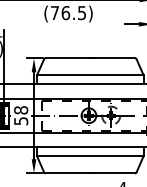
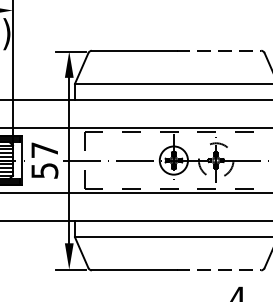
line: (113, 58) -> (220, 51), solid -> dashed
text: (21, 110) -> (45, 150), 58 -> 57
line: (113, 173) -> (220, 270), solid -> dashed

